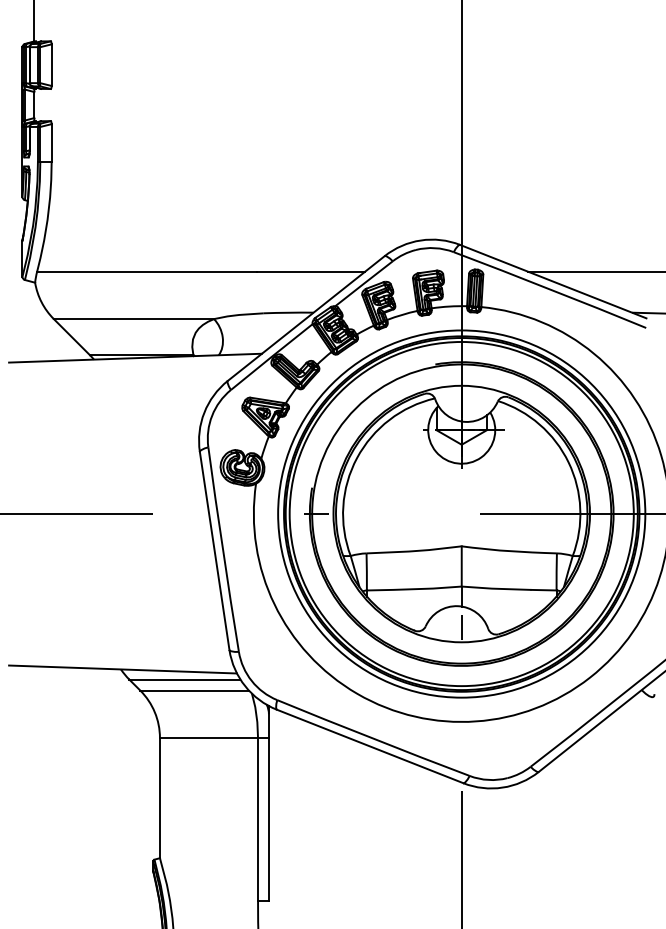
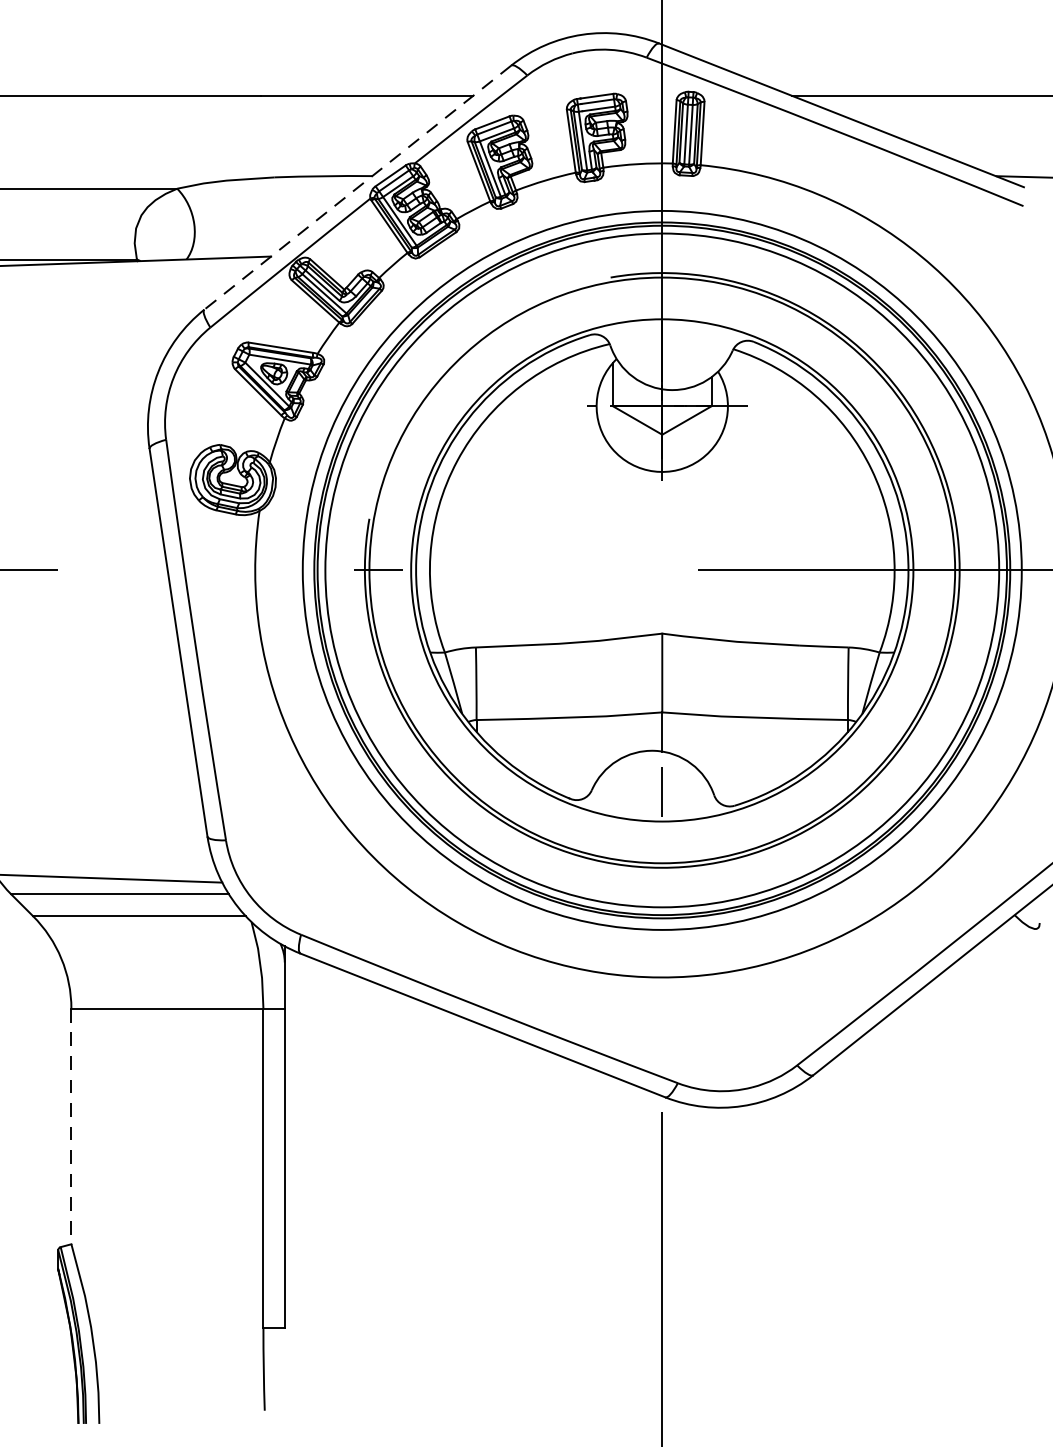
line: (305, 318) -> (356, 187), solid -> dashed
line: (159, 798) -> (70, 1127), solid -> dashed

